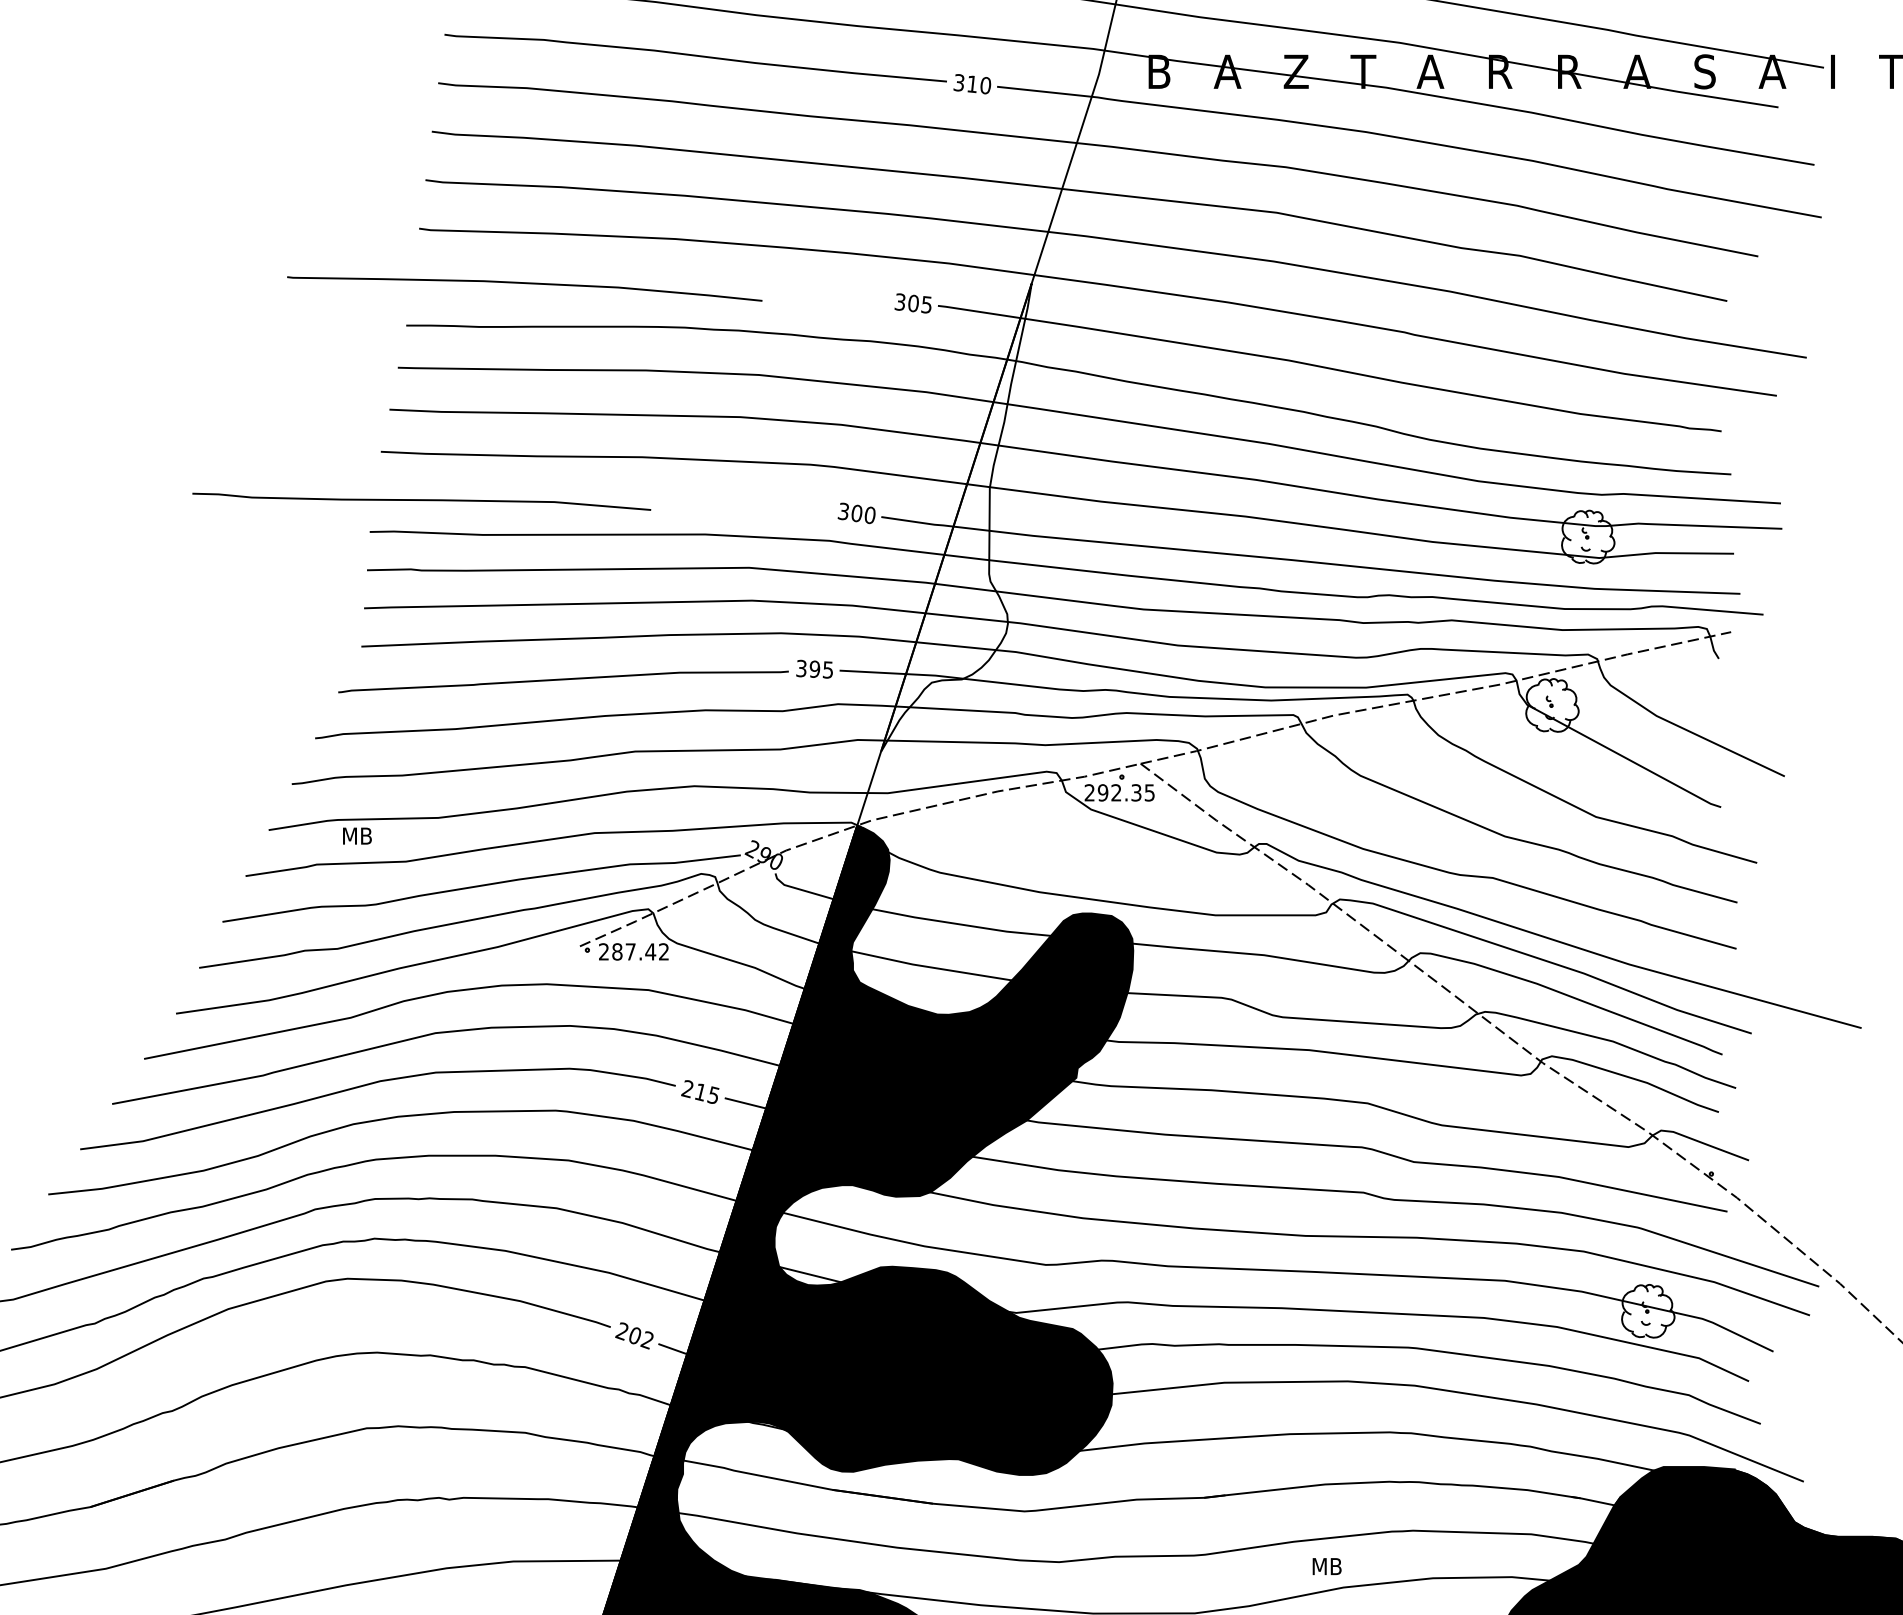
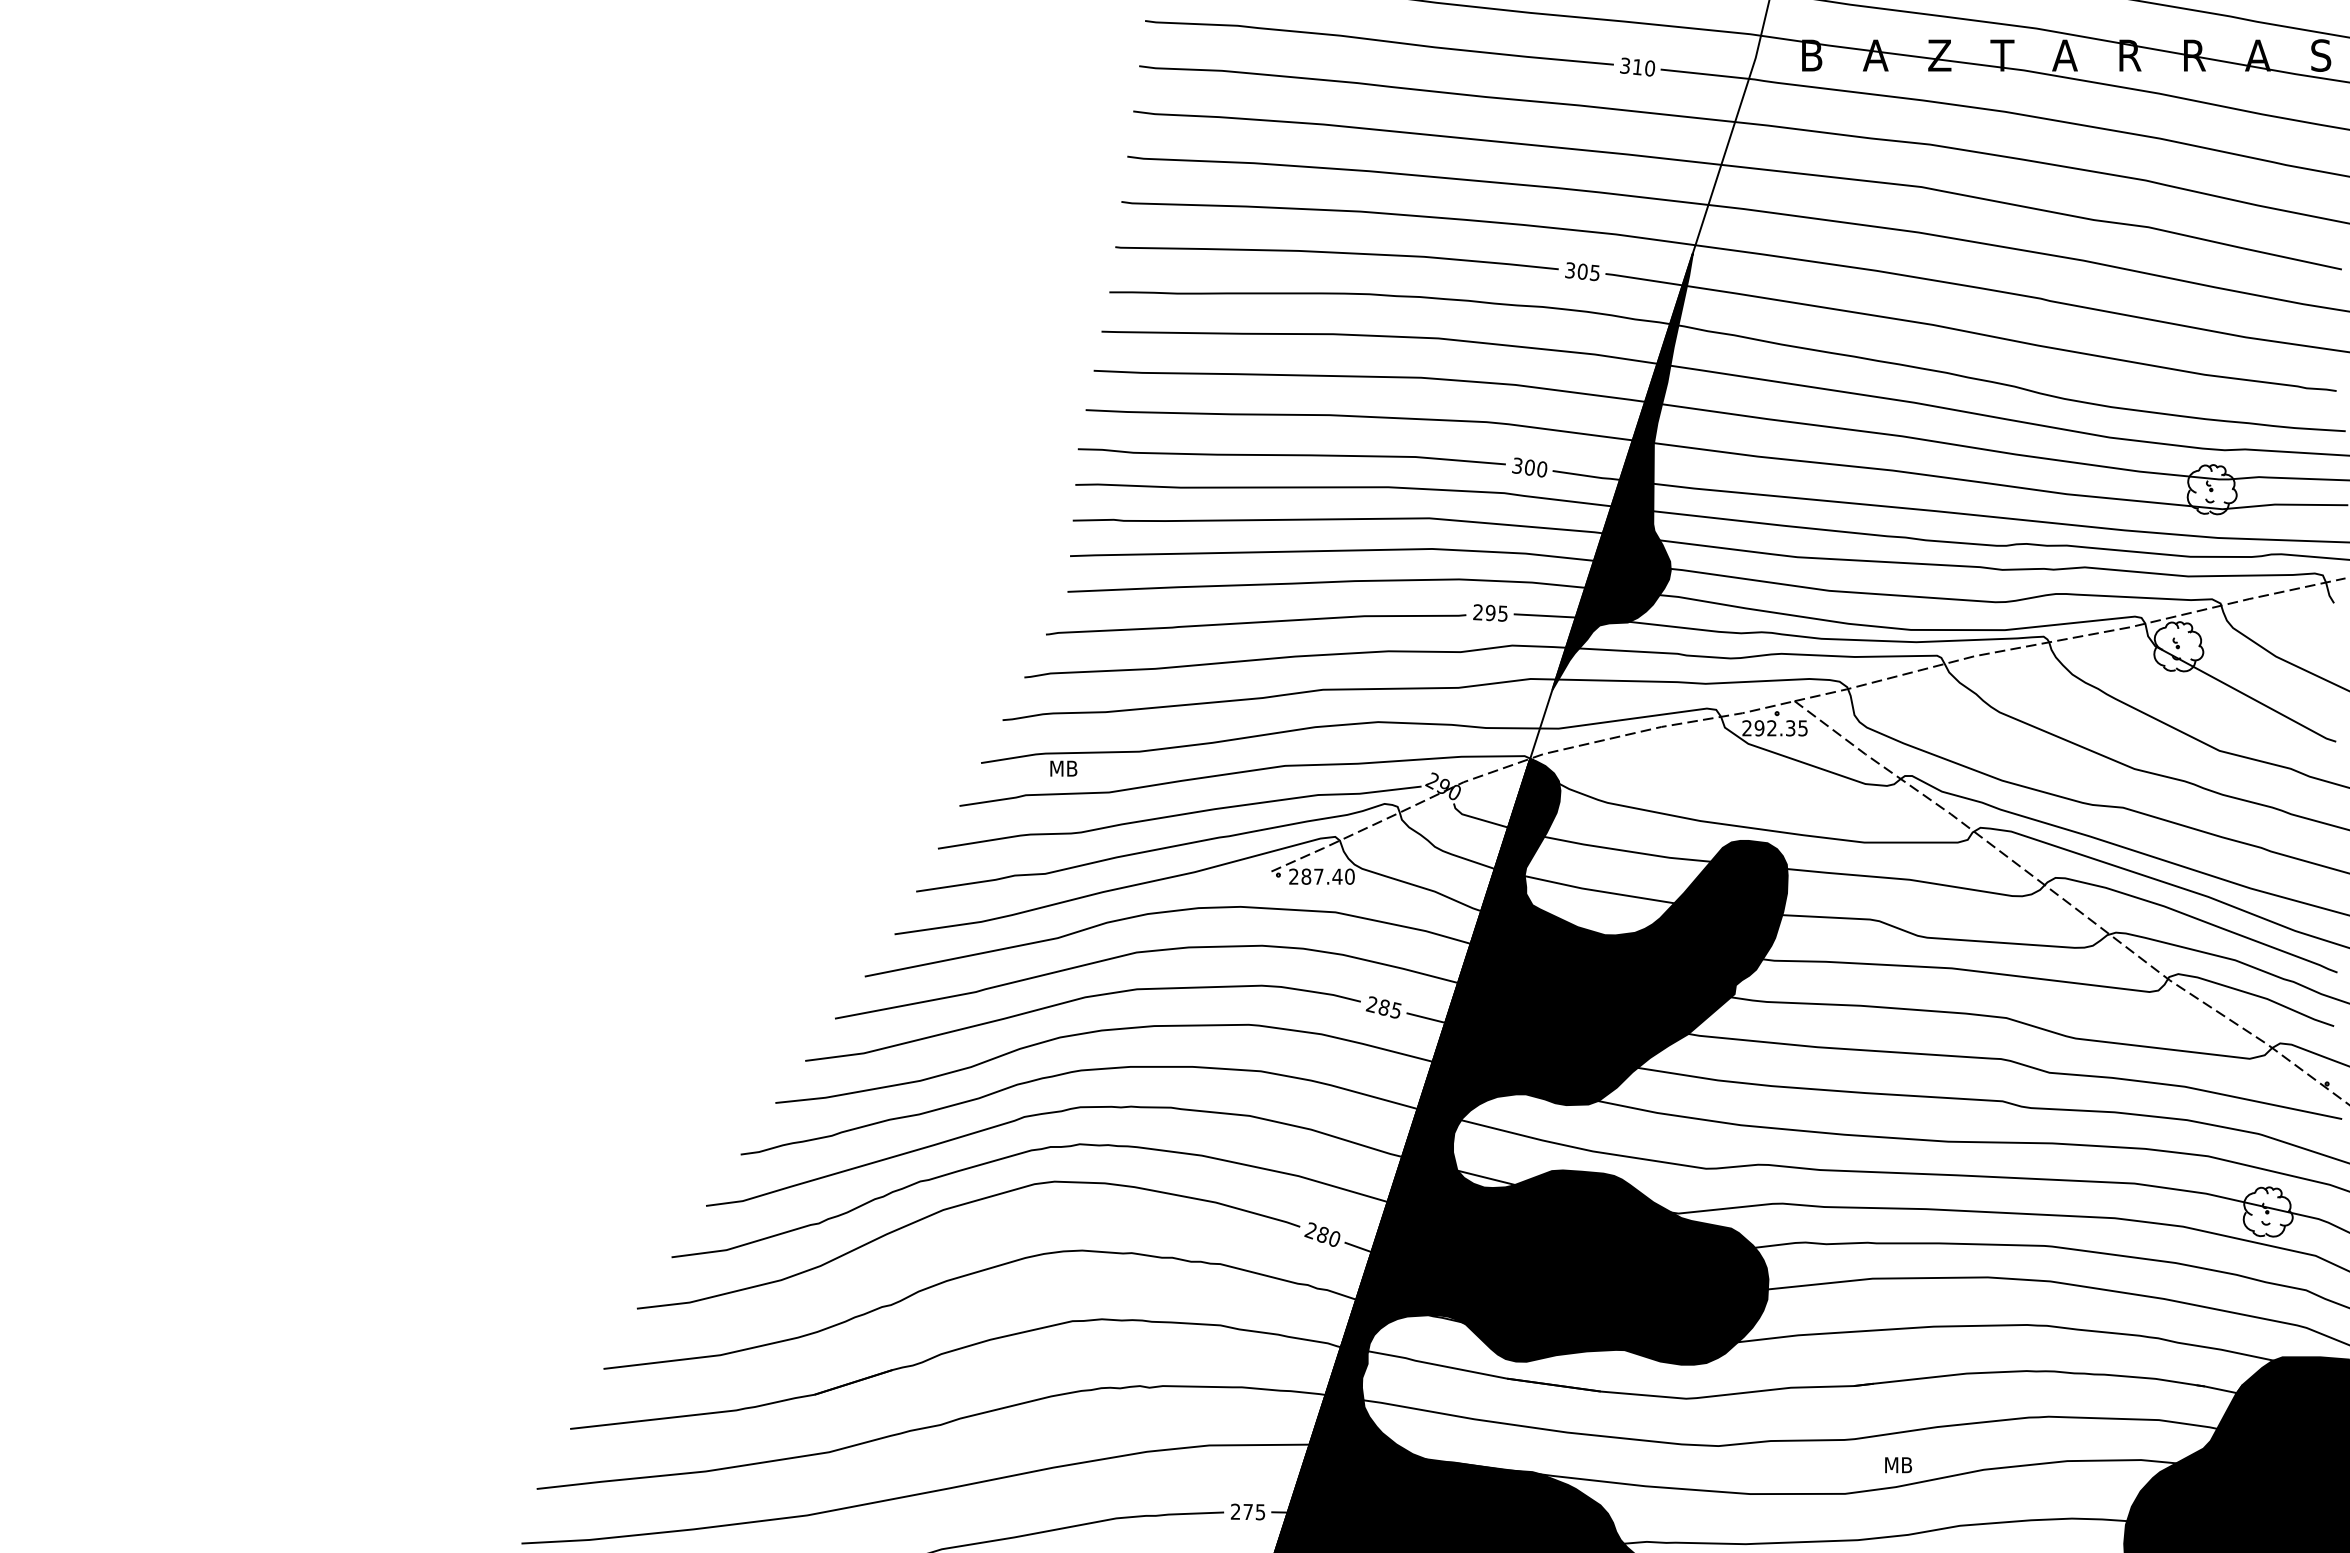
curve: (524, 283) -> (1336, 253), moved
curve: (421, 501) -> (1291, 456), moved
fill: (956, 517) -> (1622, 471), added
text: (800, 668) -> (1477, 612), 395 -> 295
text: (663, 951) -> (1349, 876), 287.42 -> 287.40
text: (700, 1092) -> (1383, 1007), 215 -> 285
text: (641, 1337) -> (1328, 1236), 202 -> 280
text: (1327, 1566) -> (1898, 1465), moved

